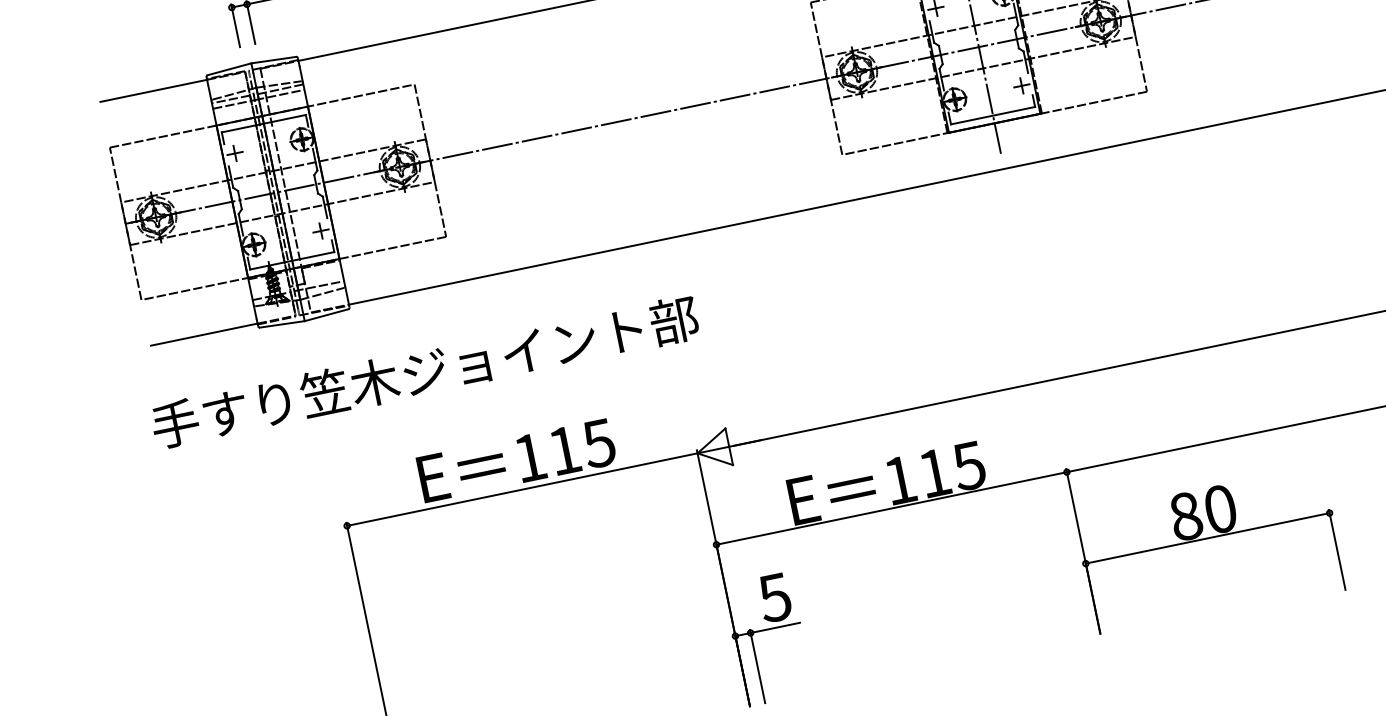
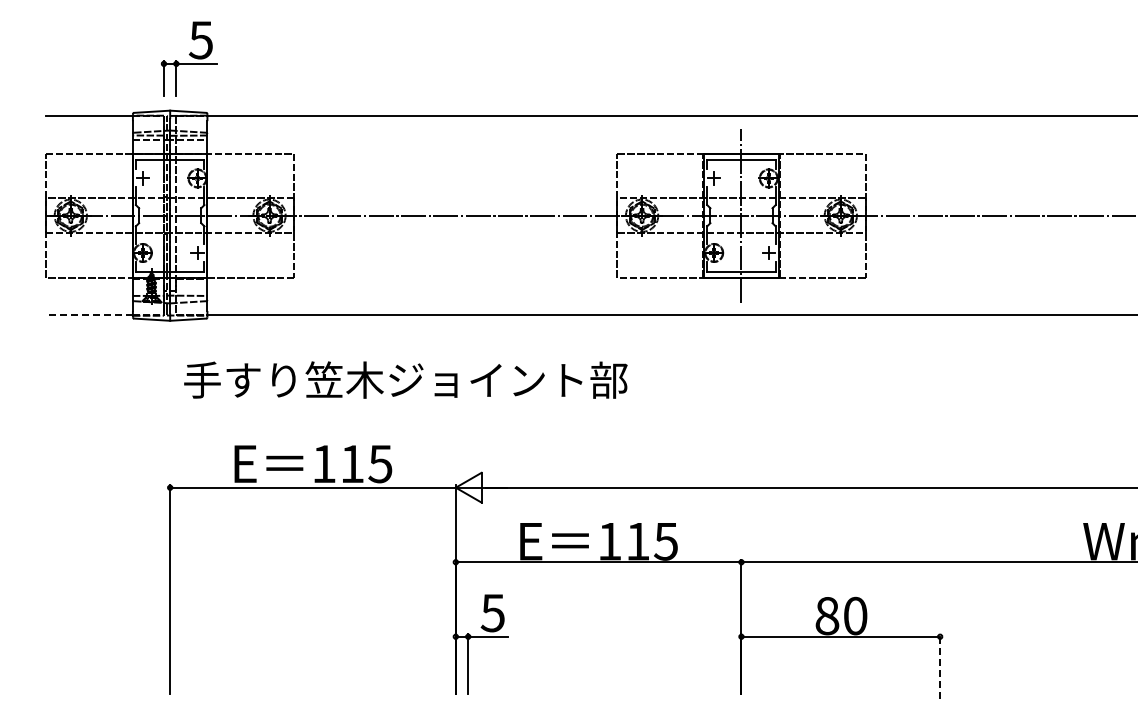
line: (203, 335) -> (88, 315), solid -> dashed
text: (424, 371) -> (405, 379), moved
line: (1337, 549) -> (940, 666), solid -> dashed

